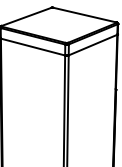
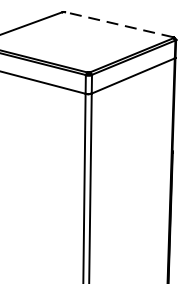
line: (84, 14) -> (118, 23), solid -> dashed

